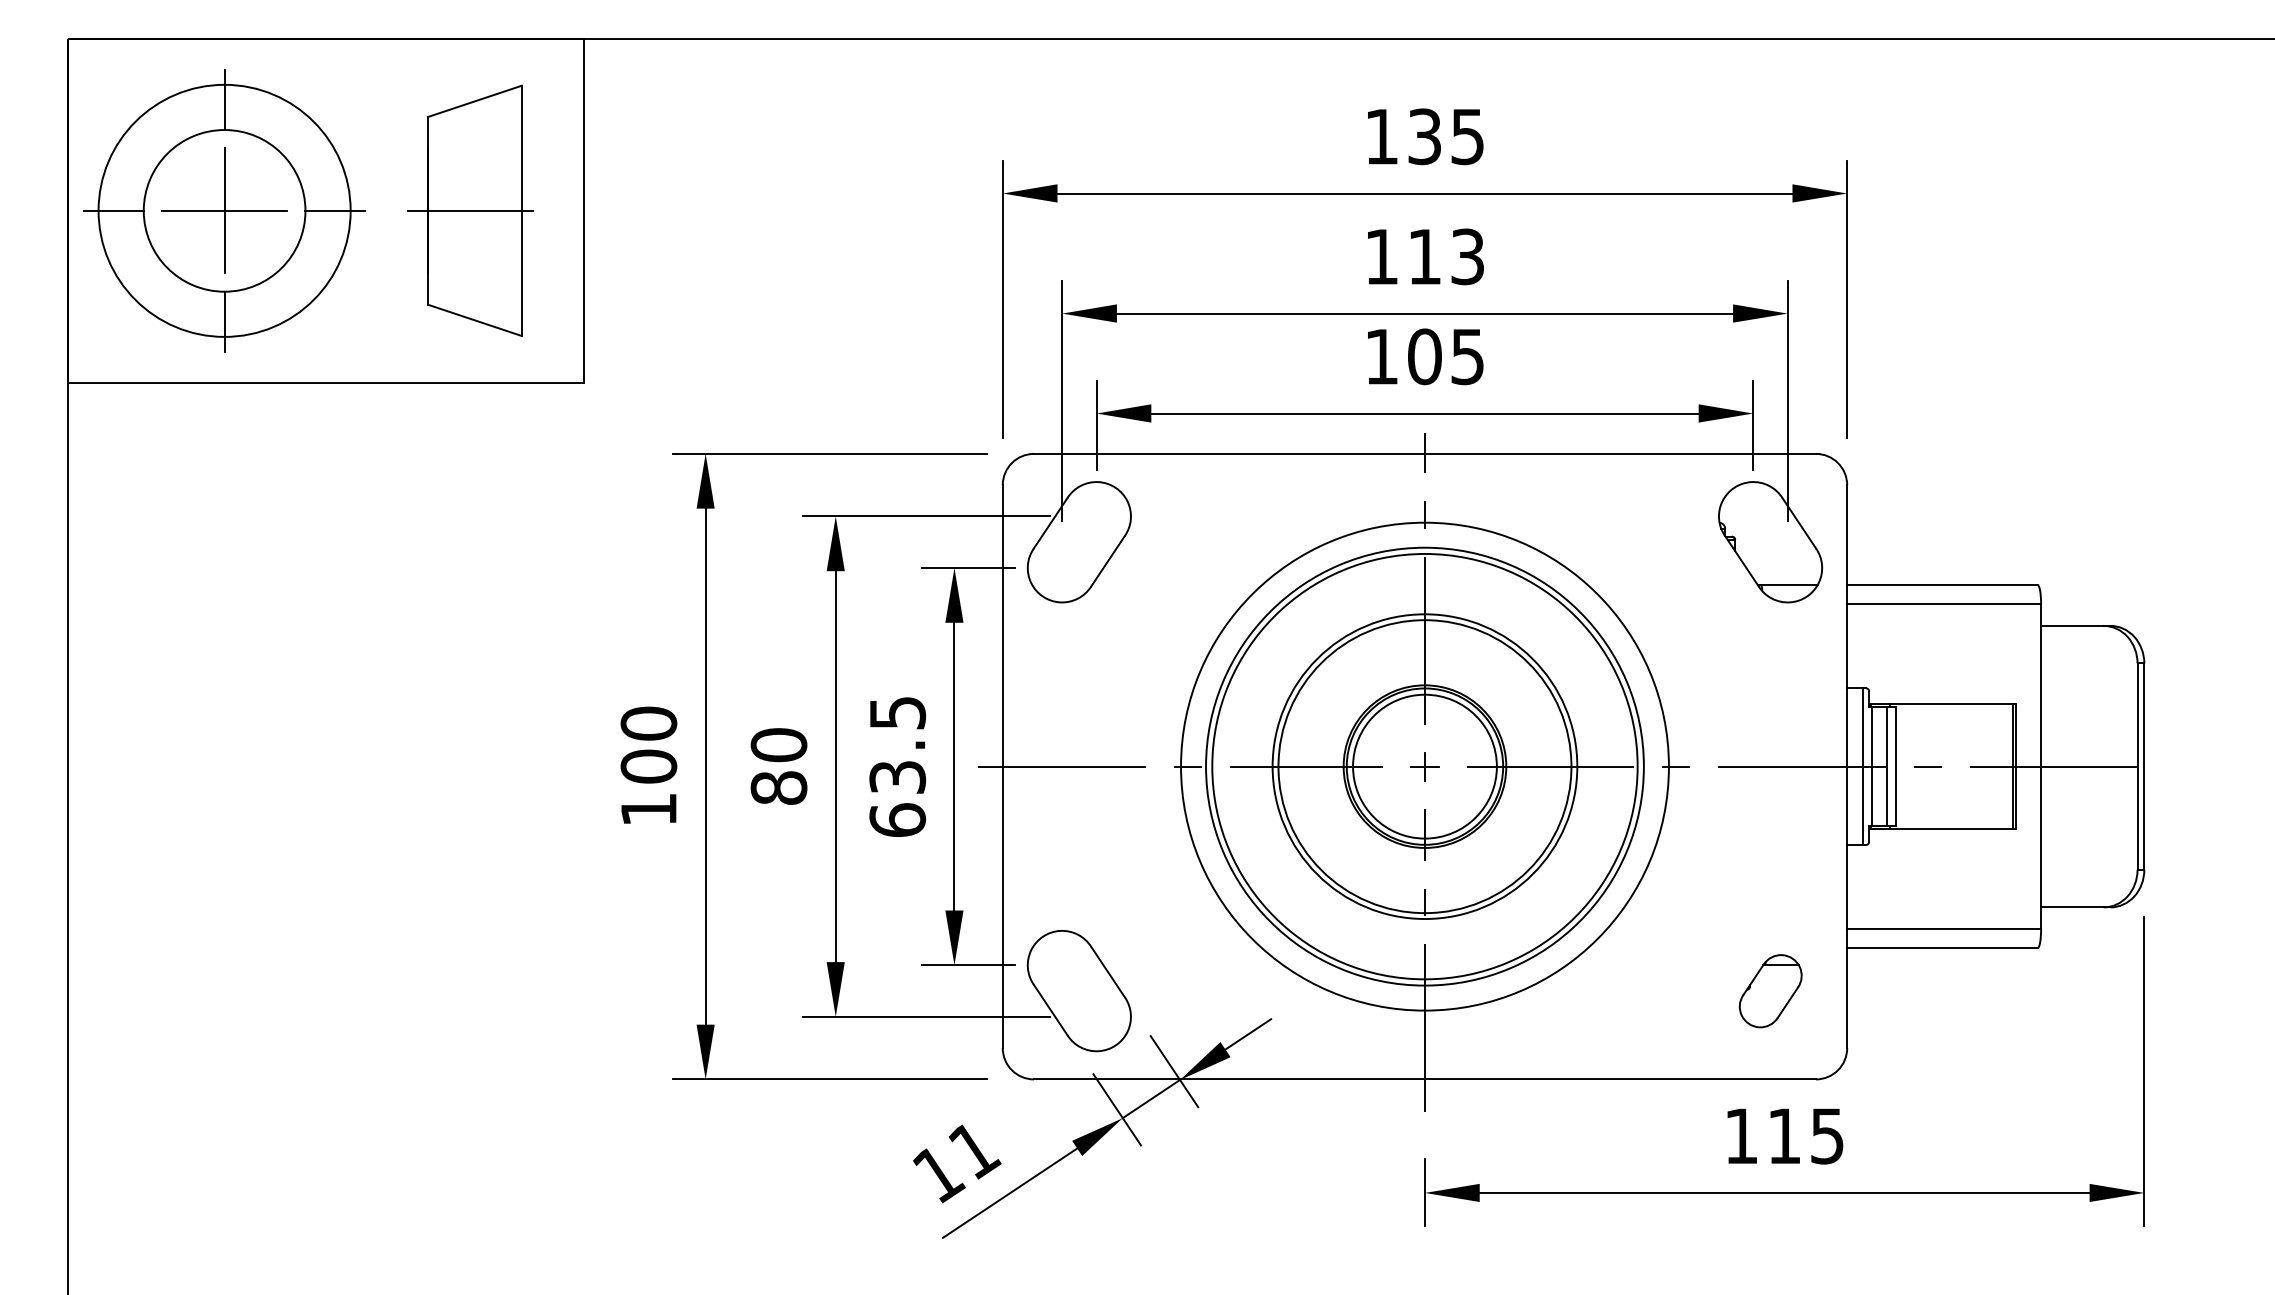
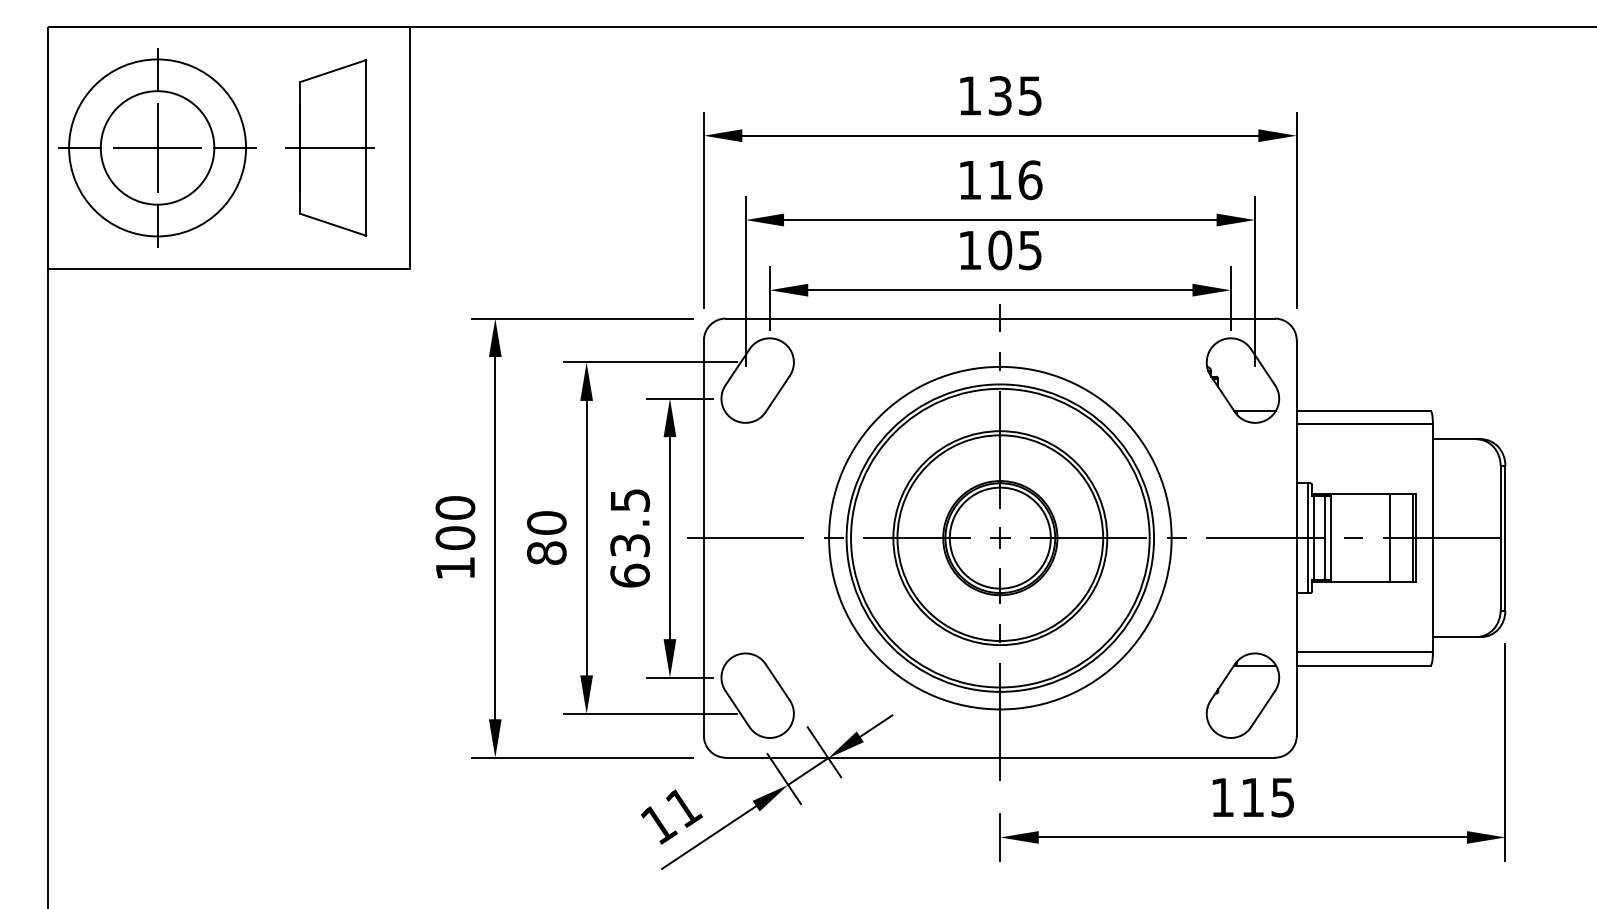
text: (1468, 256) -> (1030, 179), 113 -> 116
line: (1979, 766) -> (1389, 538), added
part: (1770, 991) -> (1242, 696), size x1.67

